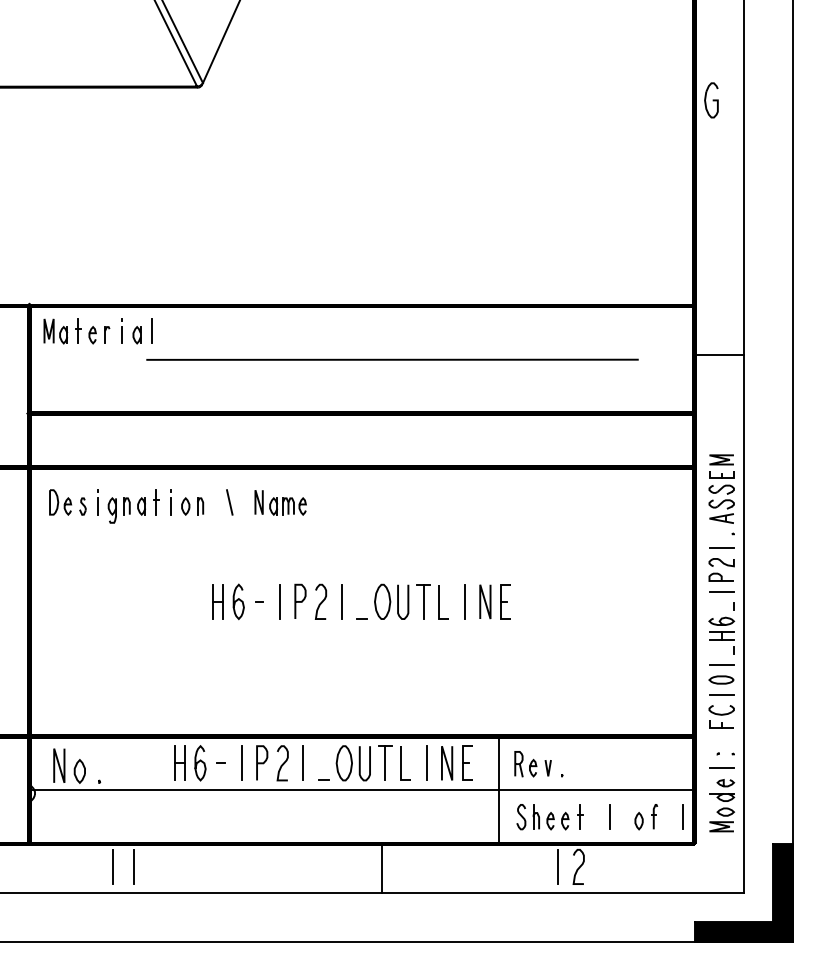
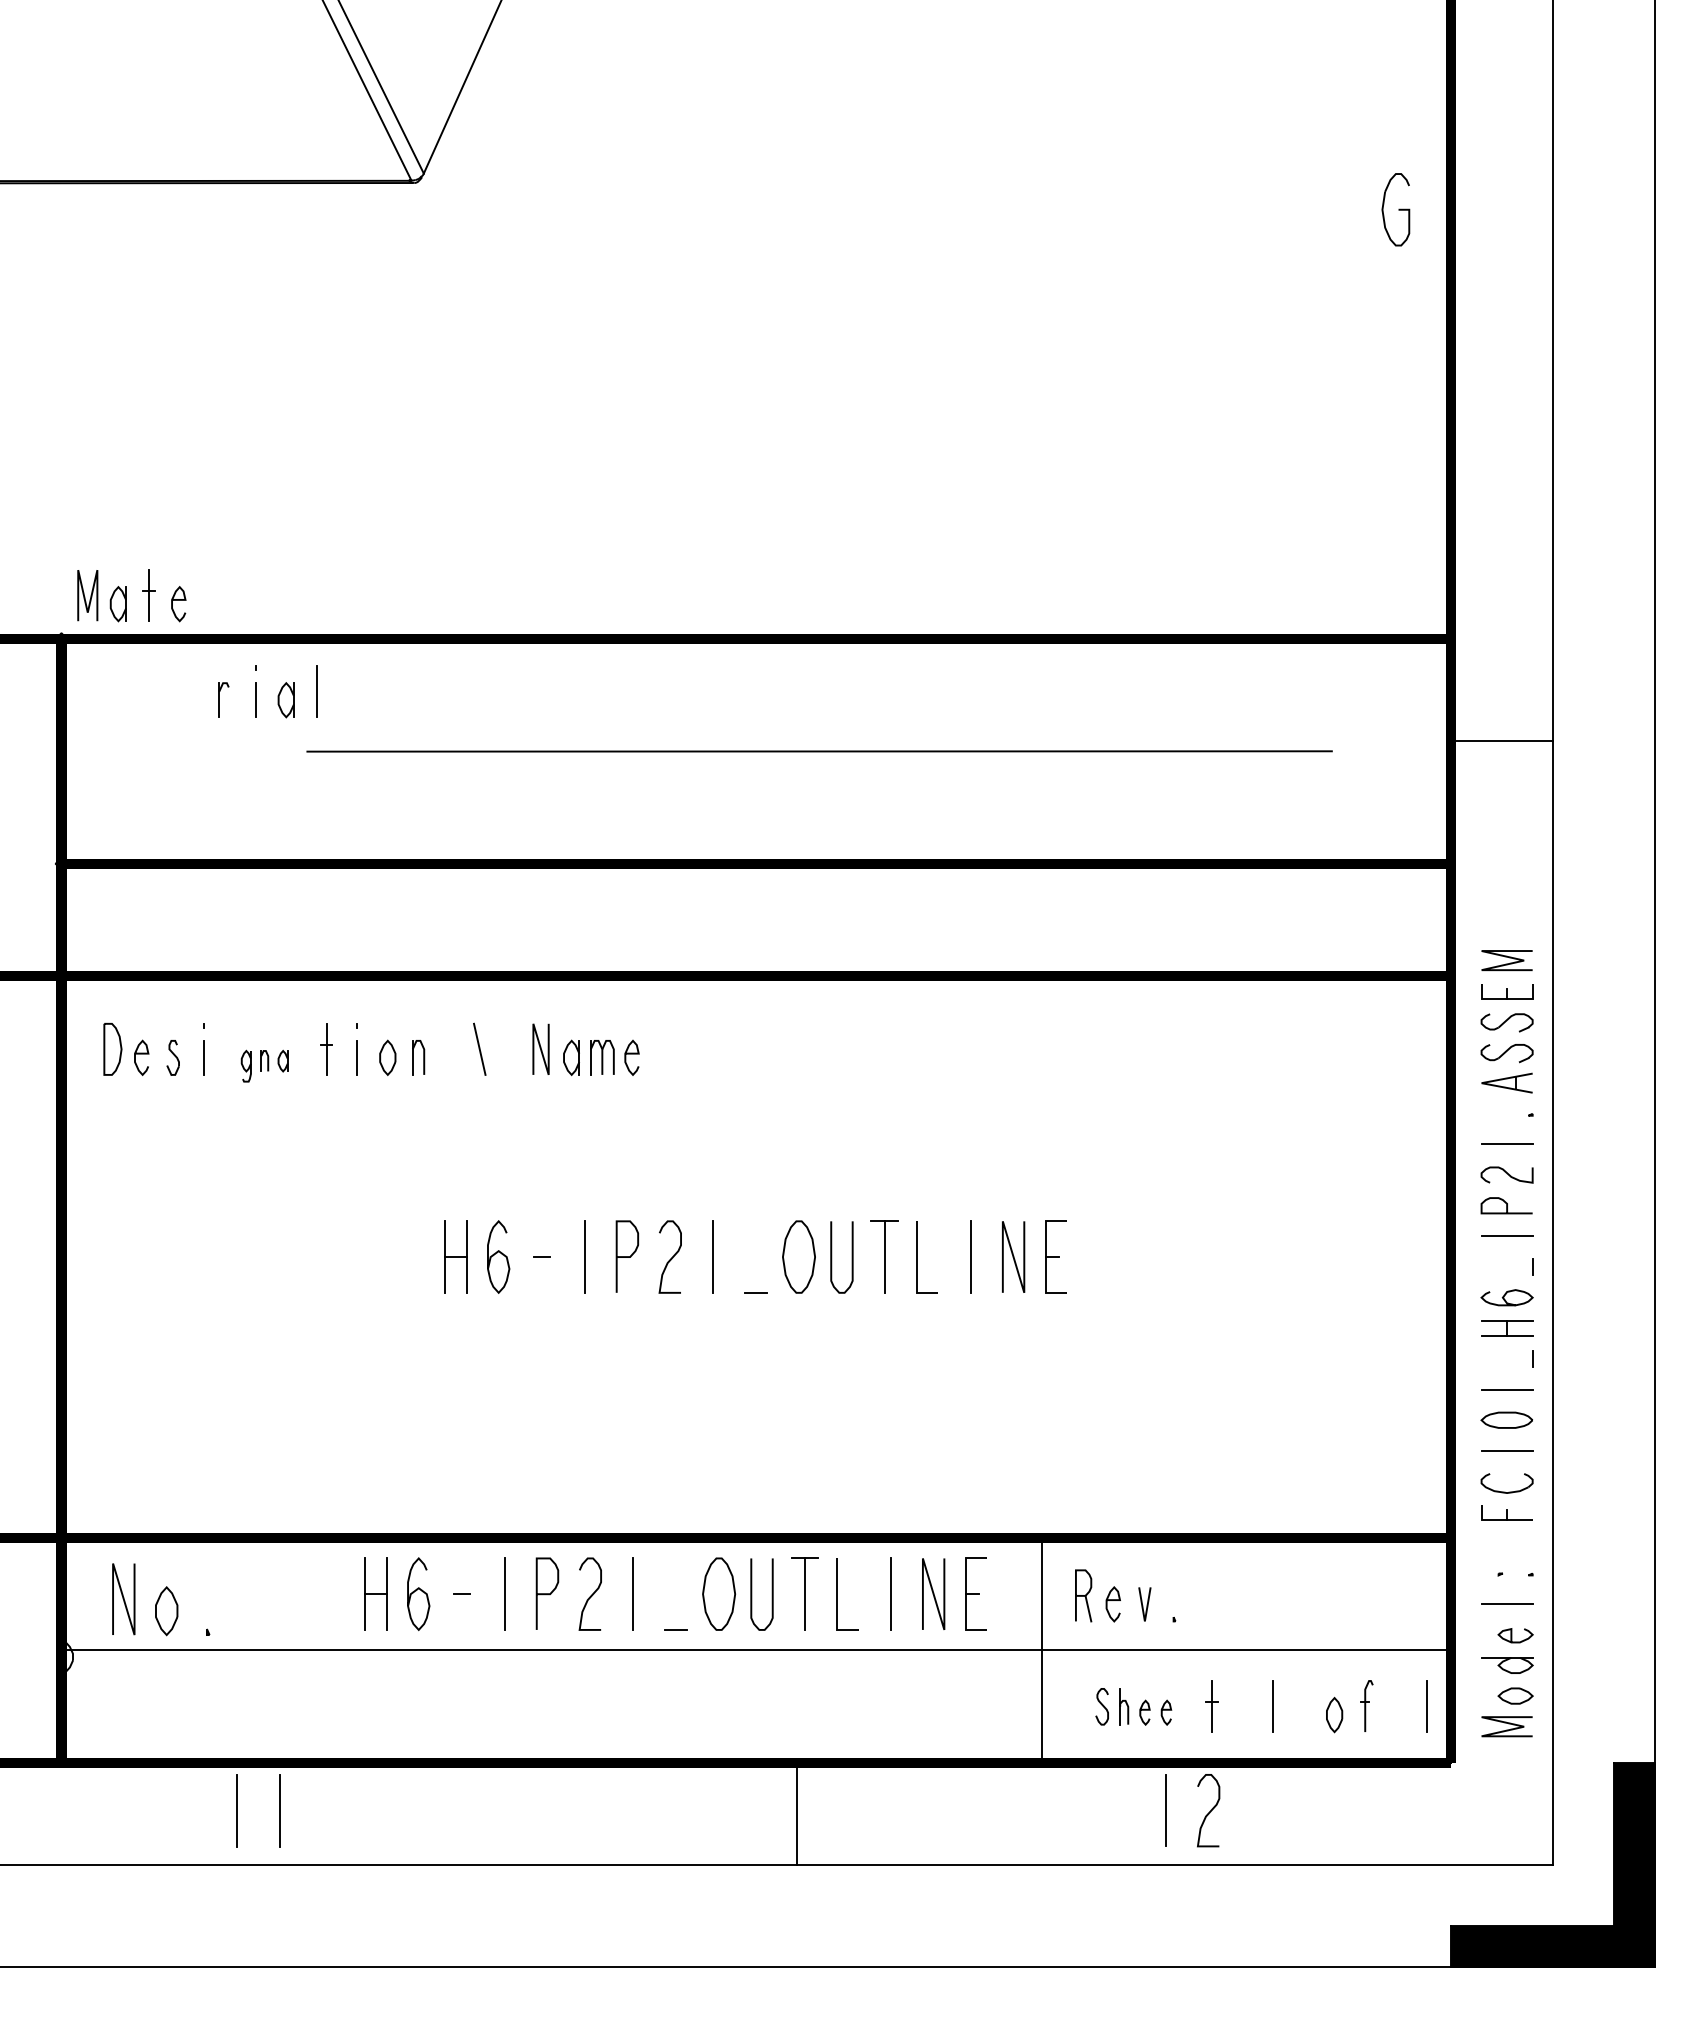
part: (711, 100) -> (1395, 209), moved
part: (69, 331) -> (130, 596), moved
part: (126, 510) -> (264, 1066), size x0.6
part: (542, 817) -> (1132, 1707), size x0.7

